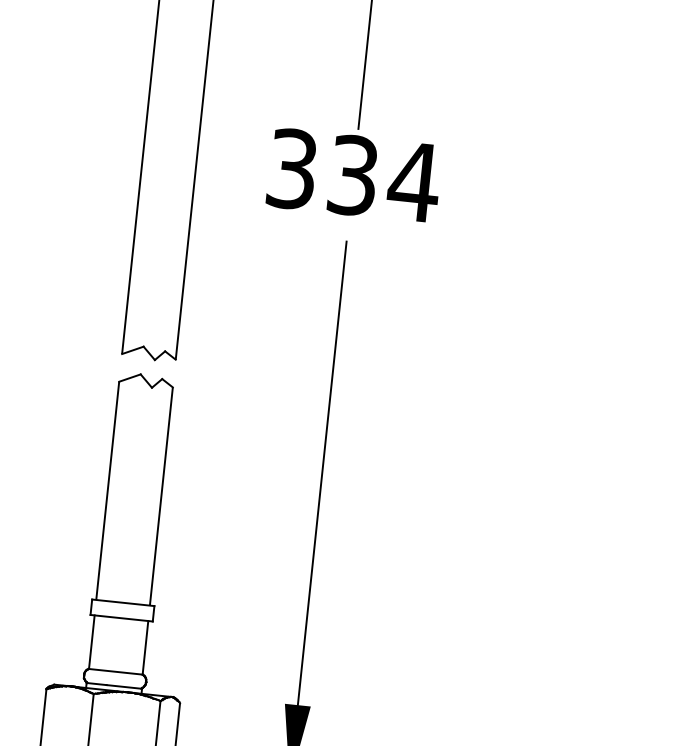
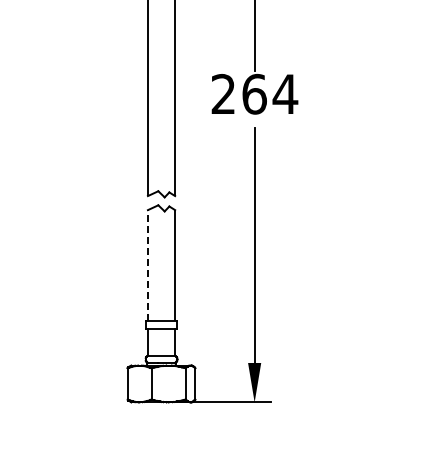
text: (321, 170) -> (238, 93), 334 -> 264
line: (107, 488) -> (147, 264), solid -> dashed

